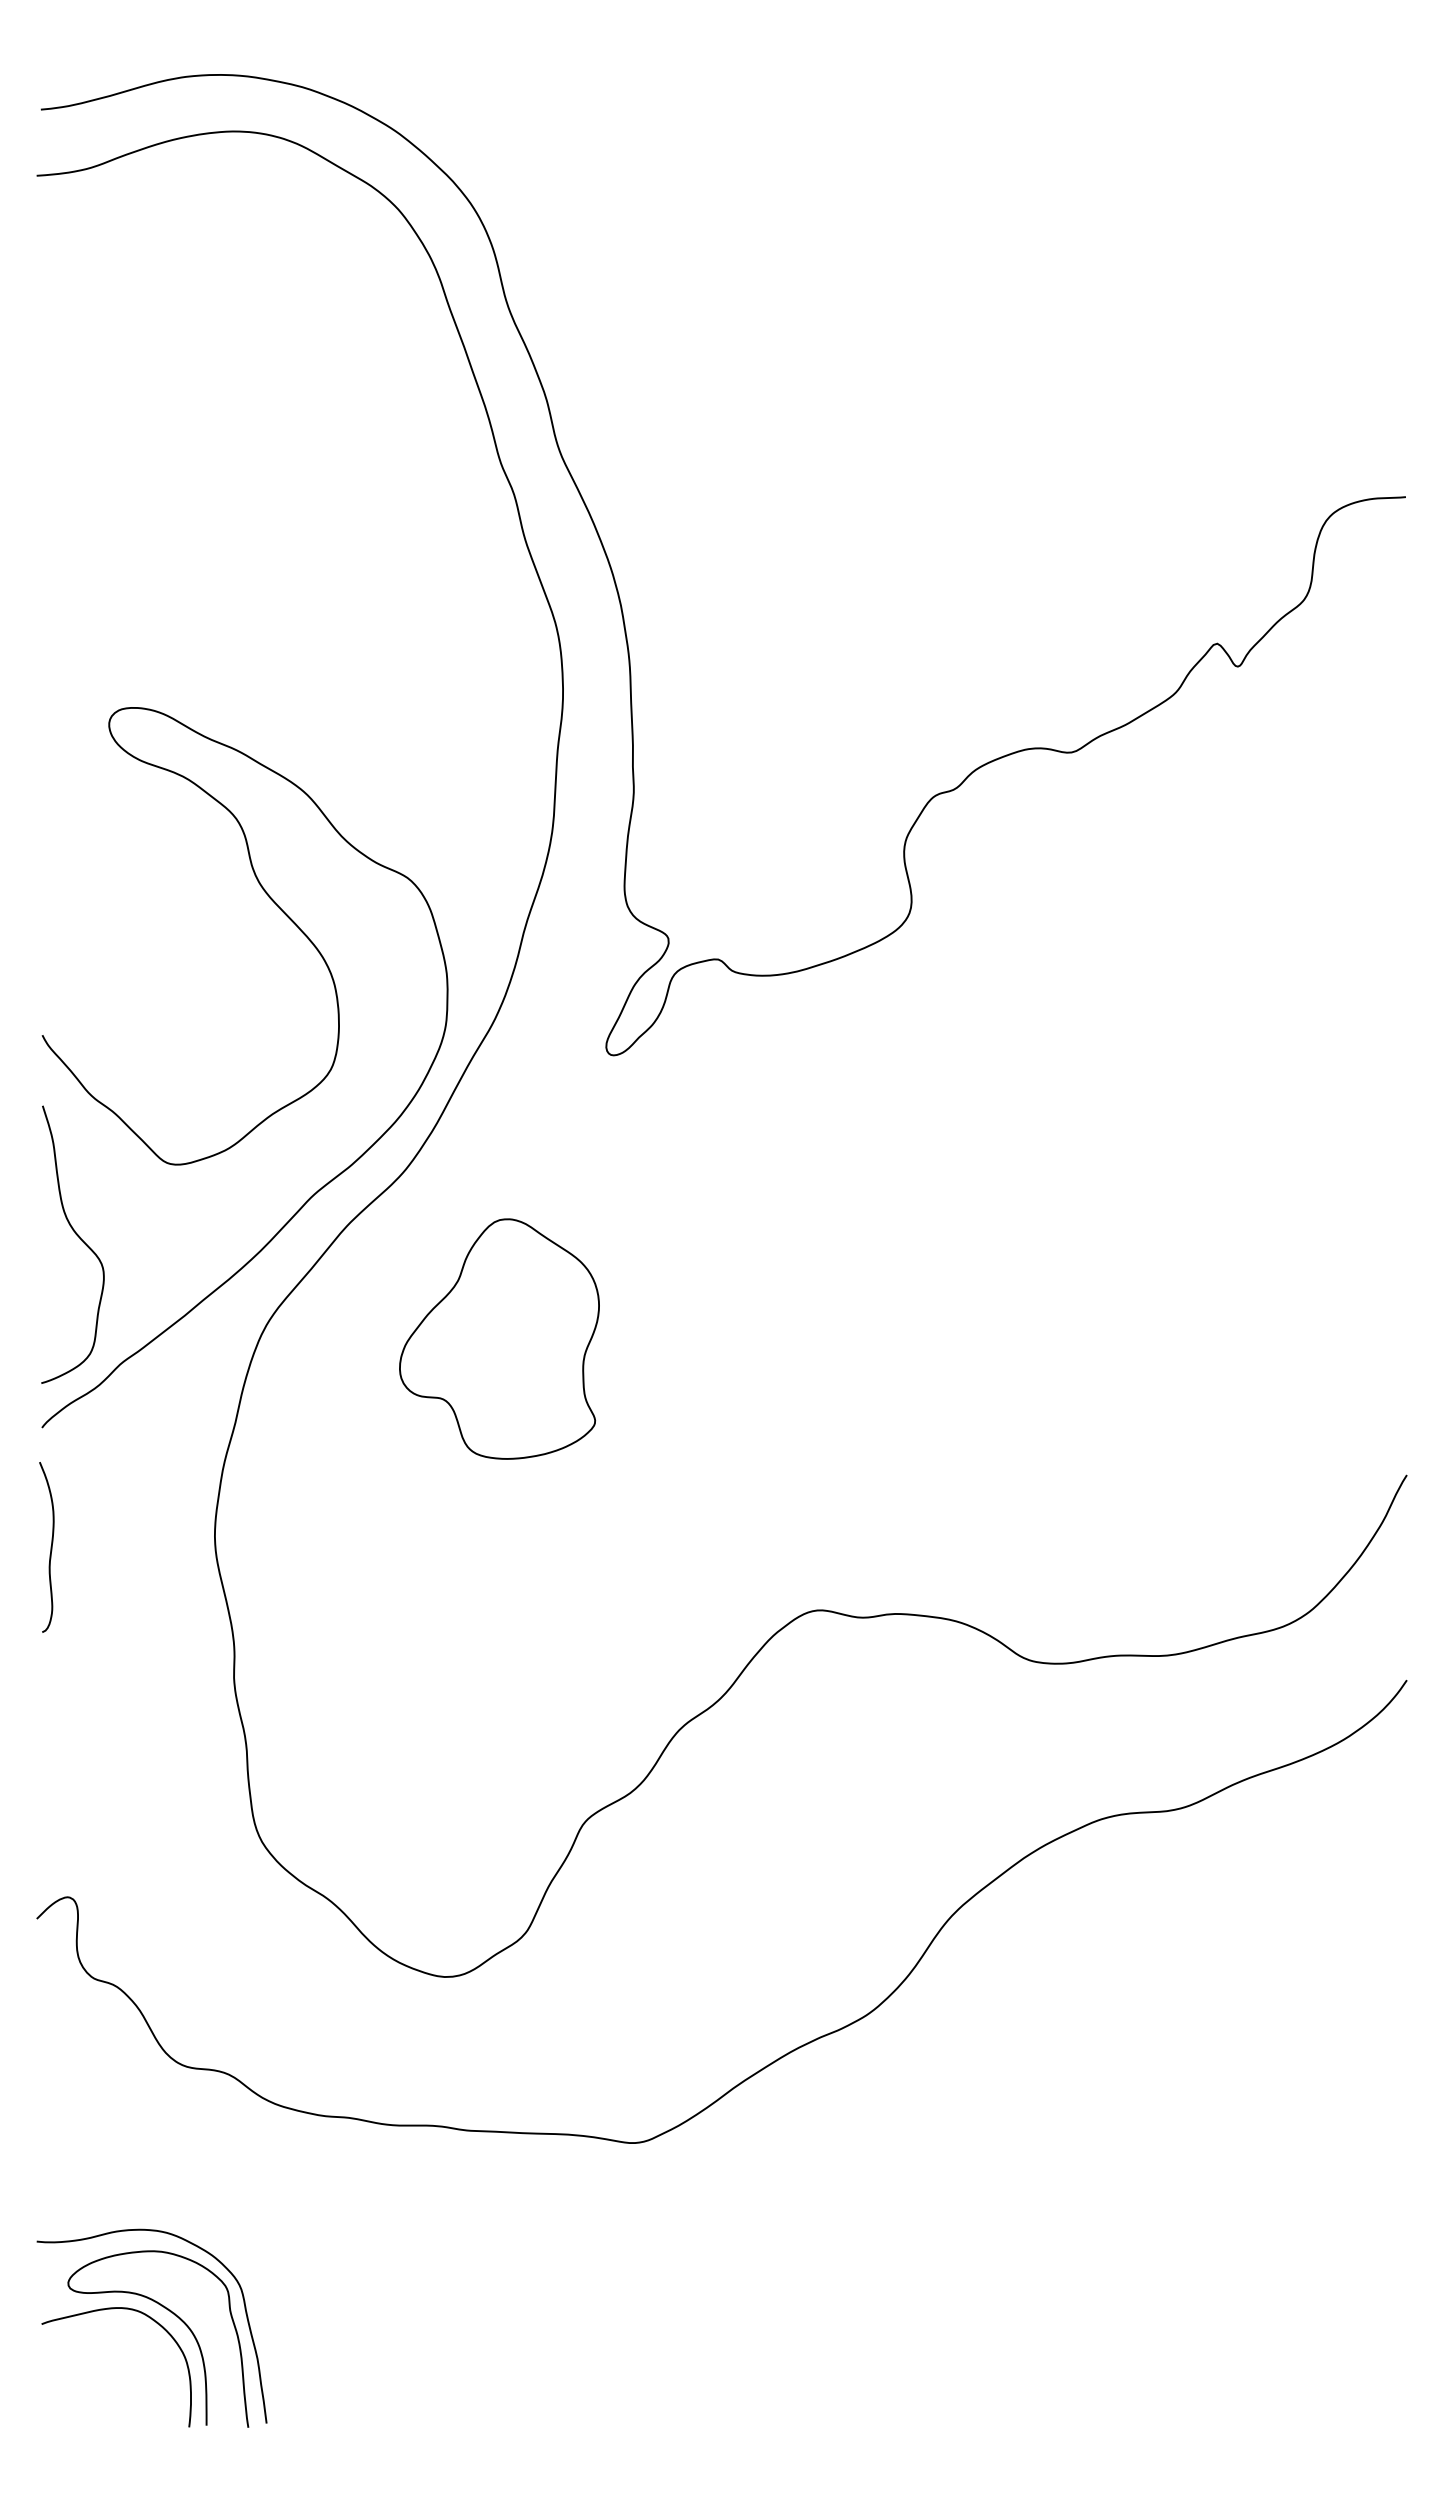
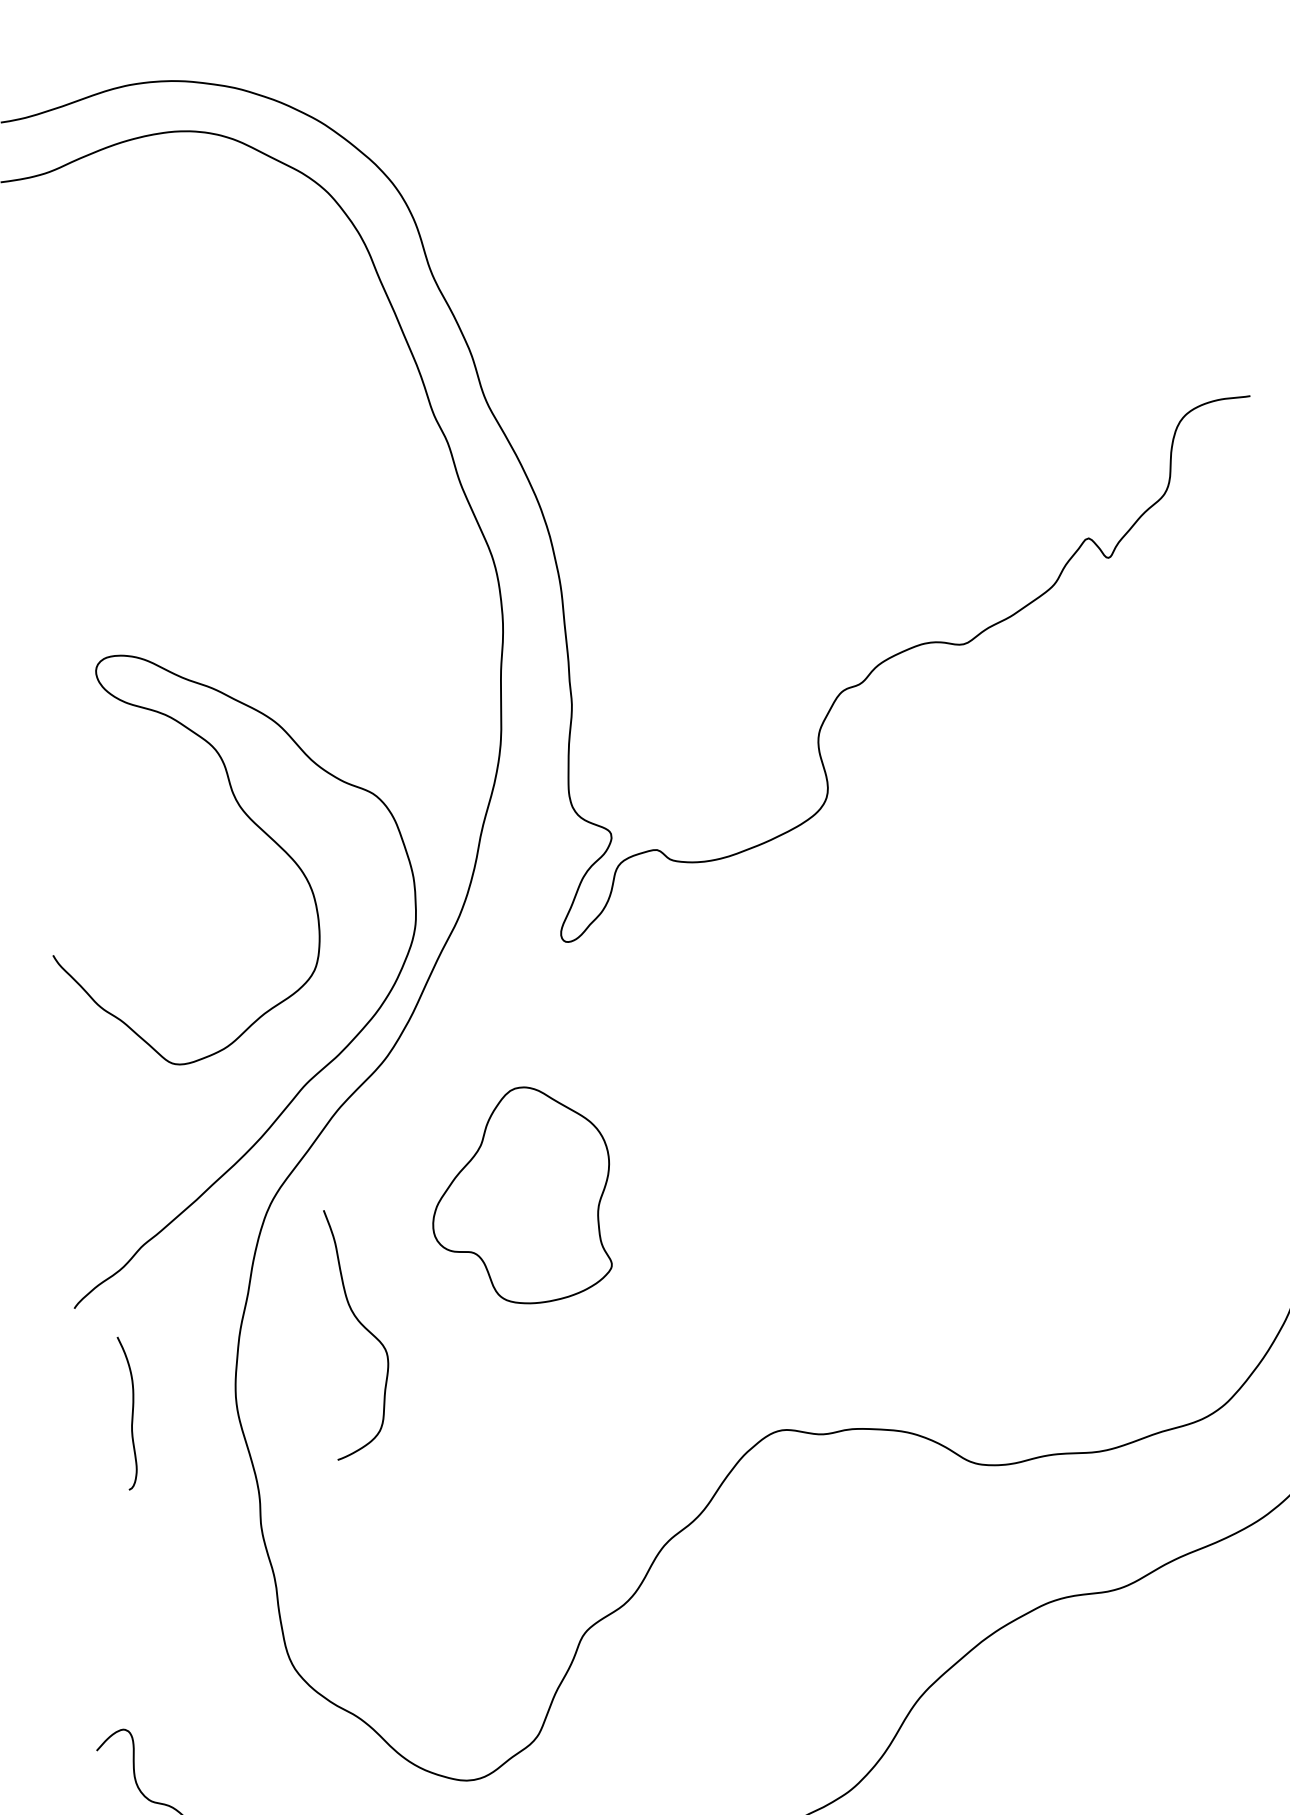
curve: (78, 1237) -> (363, 1326), moved
part: (499, 1338) -> (521, 1195), moved
curve: (50, 1547) -> (131, 1413), moved

